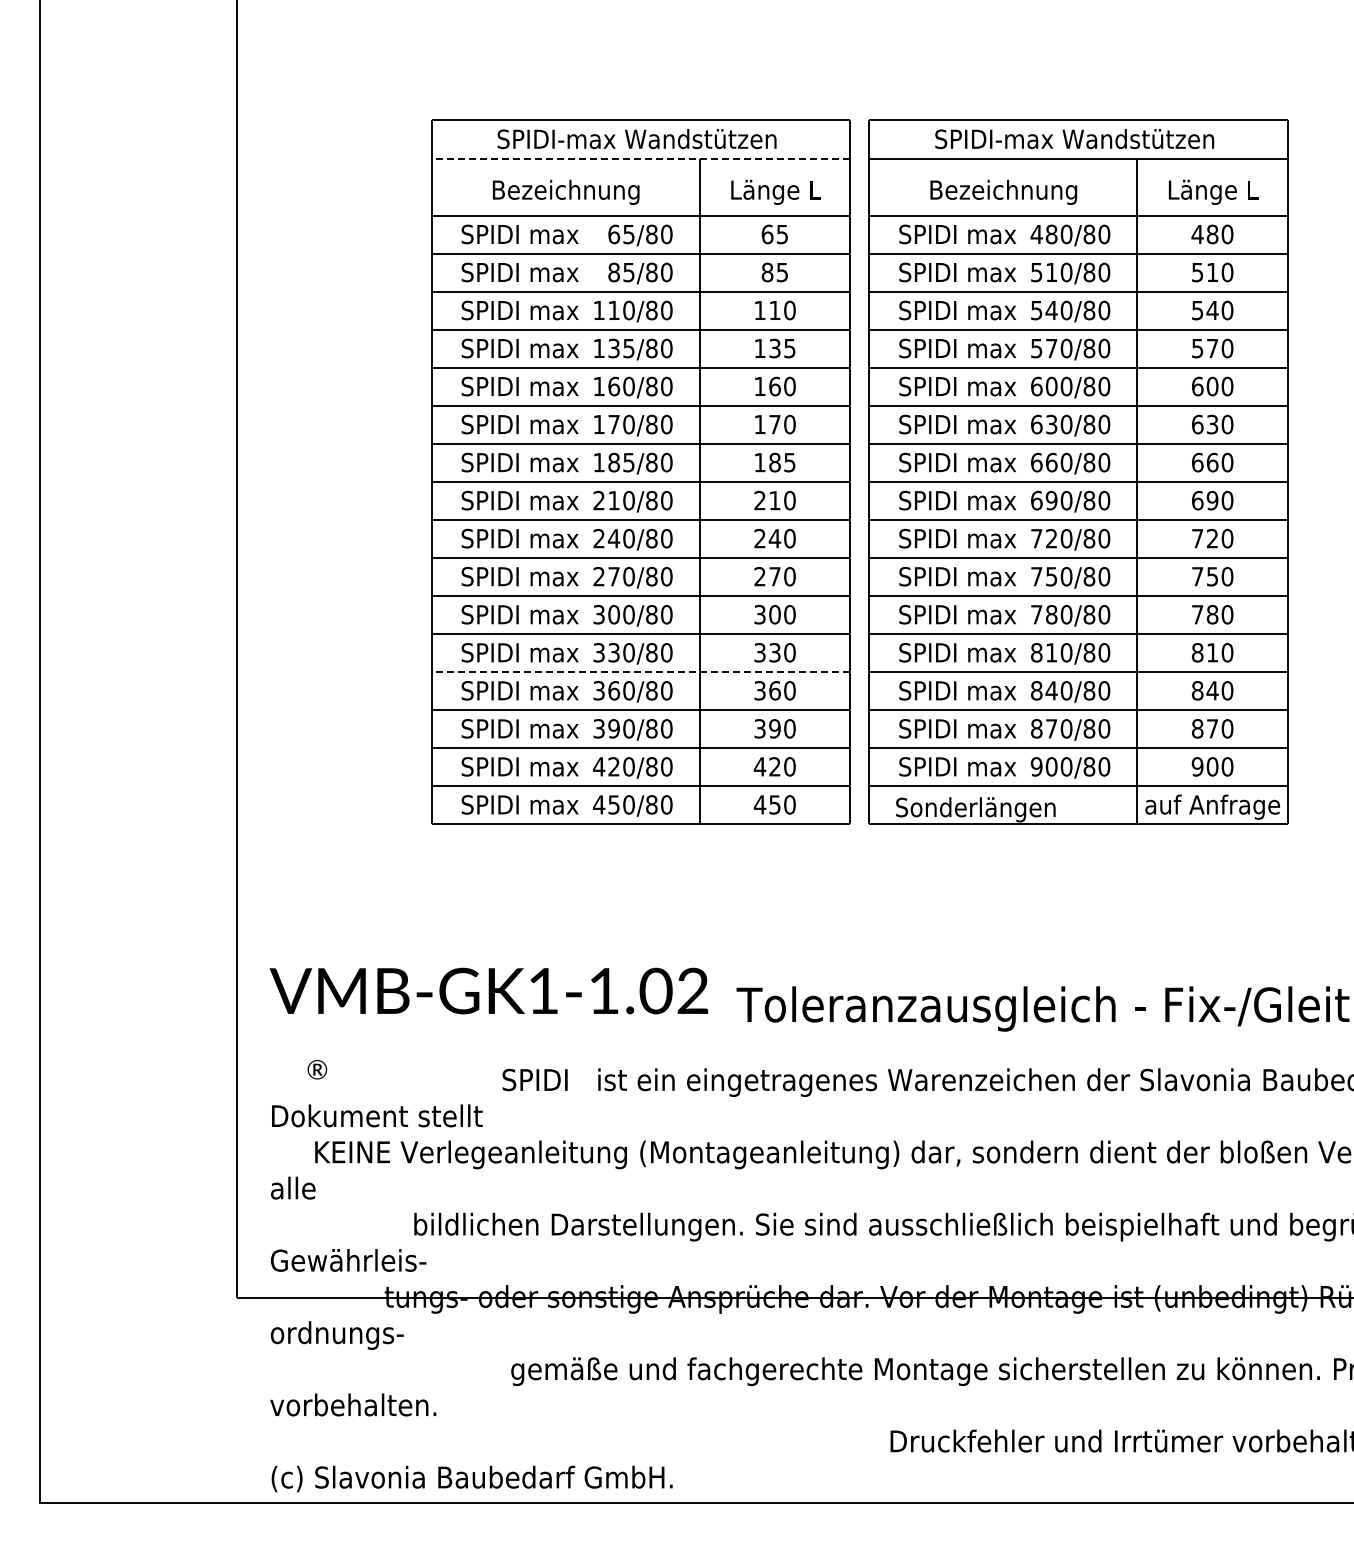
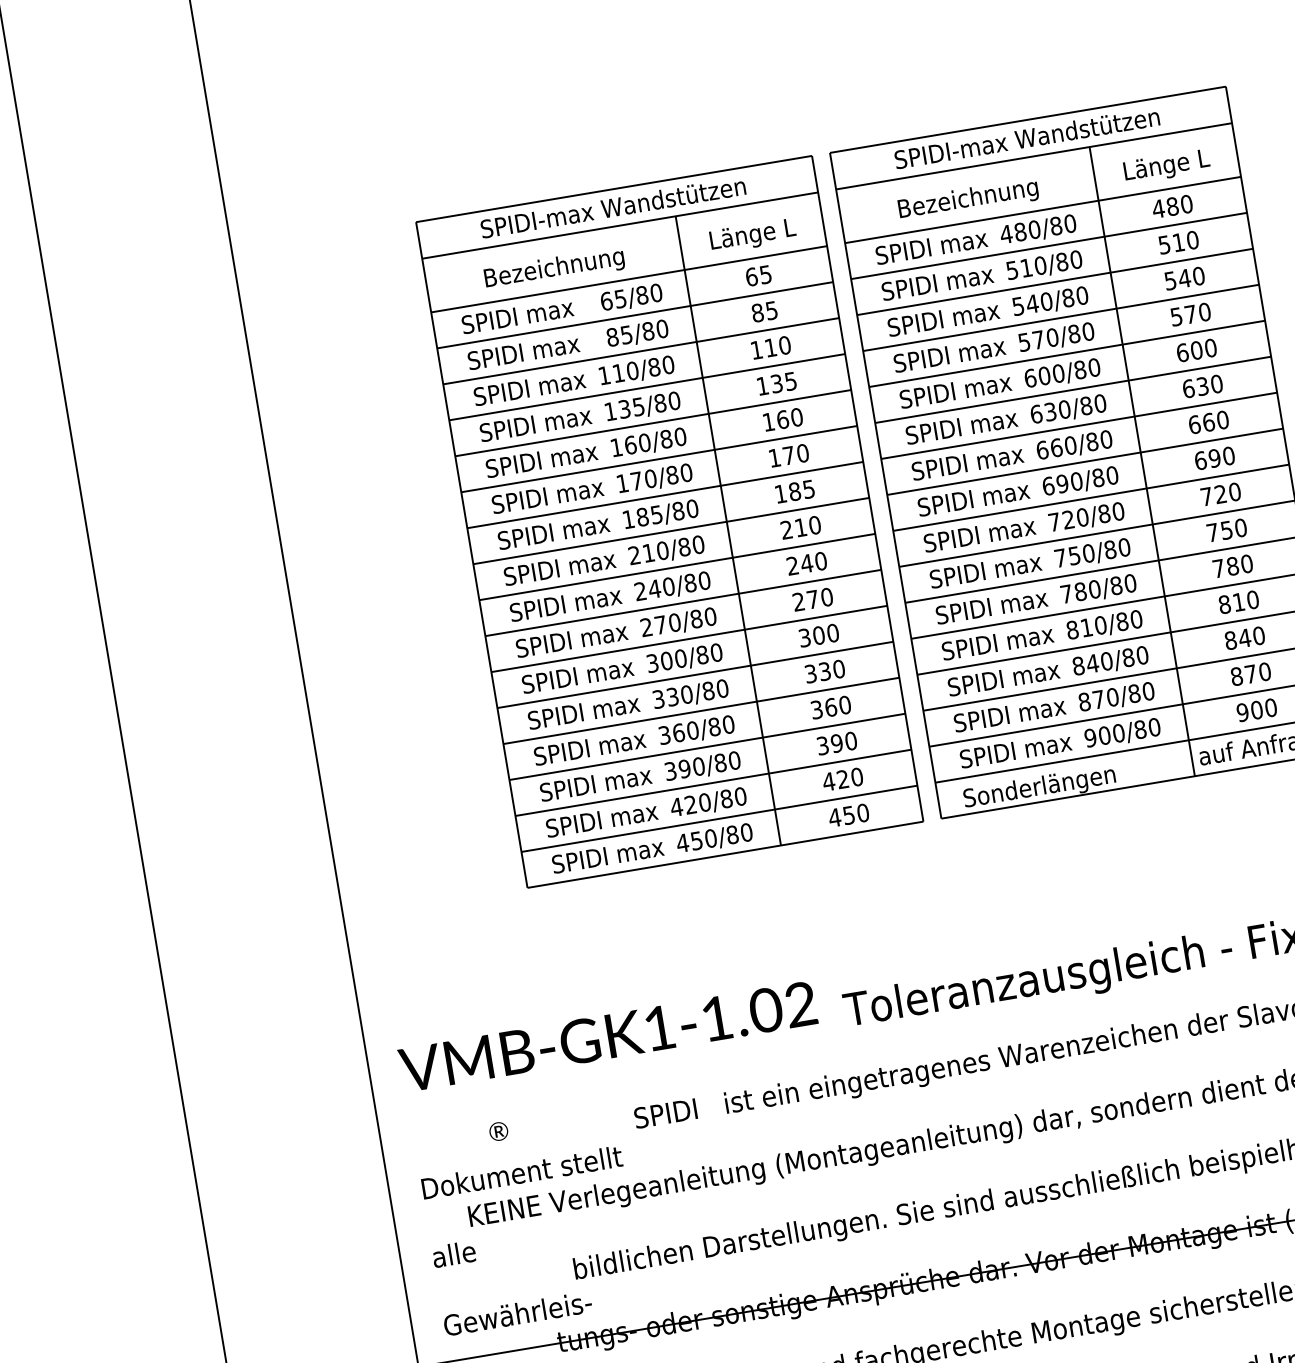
line: (640, 158) -> (619, 225), dashed -> solid
line: (640, 672) -> (700, 711), dashed -> solid
text: (317, 1069) -> (498, 1131), moved

